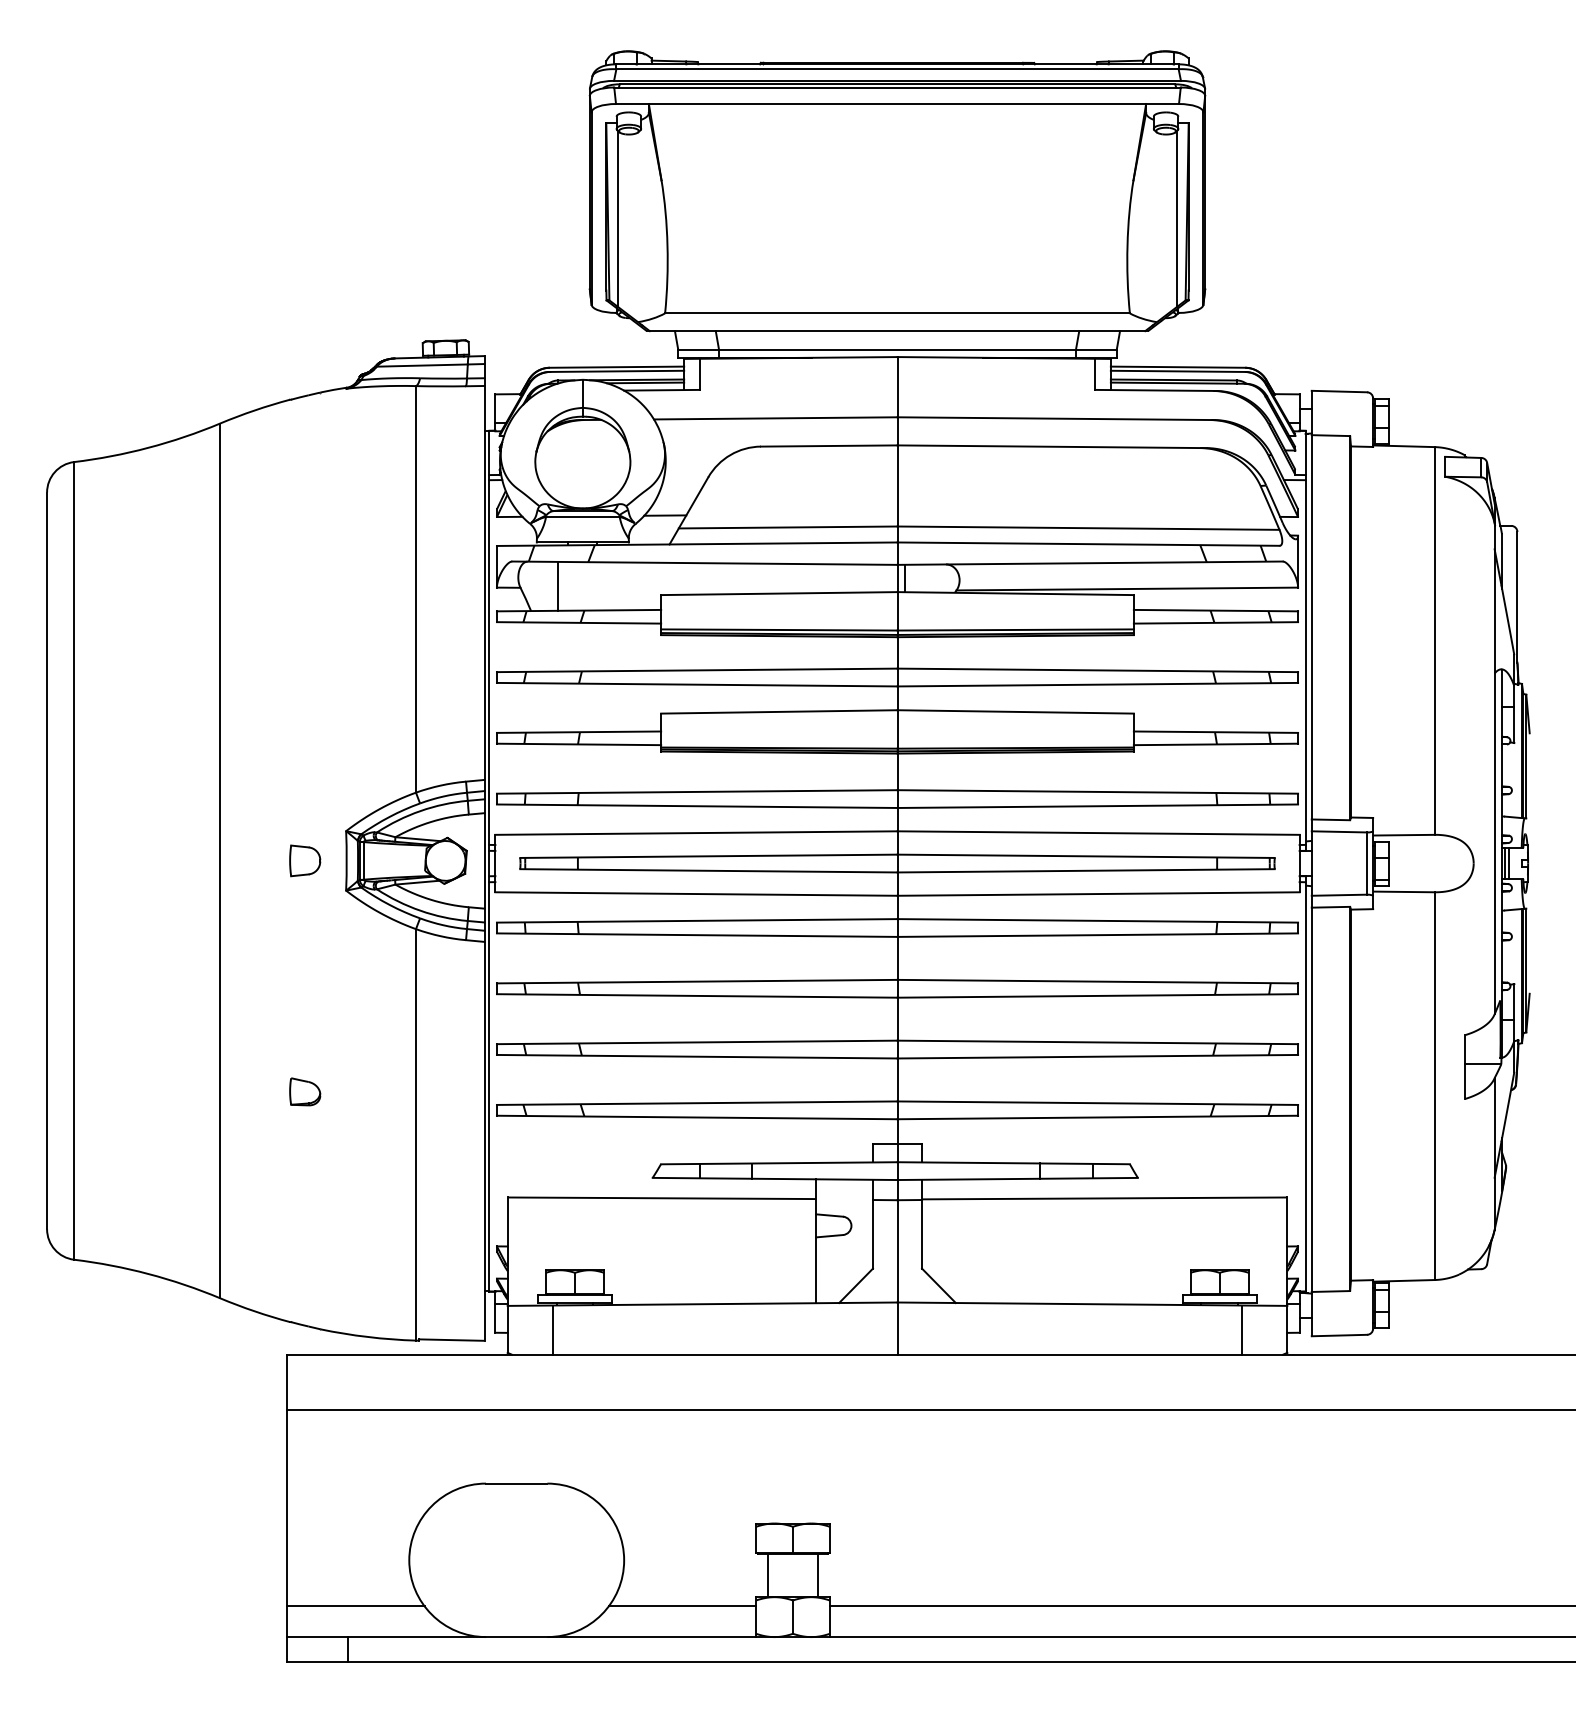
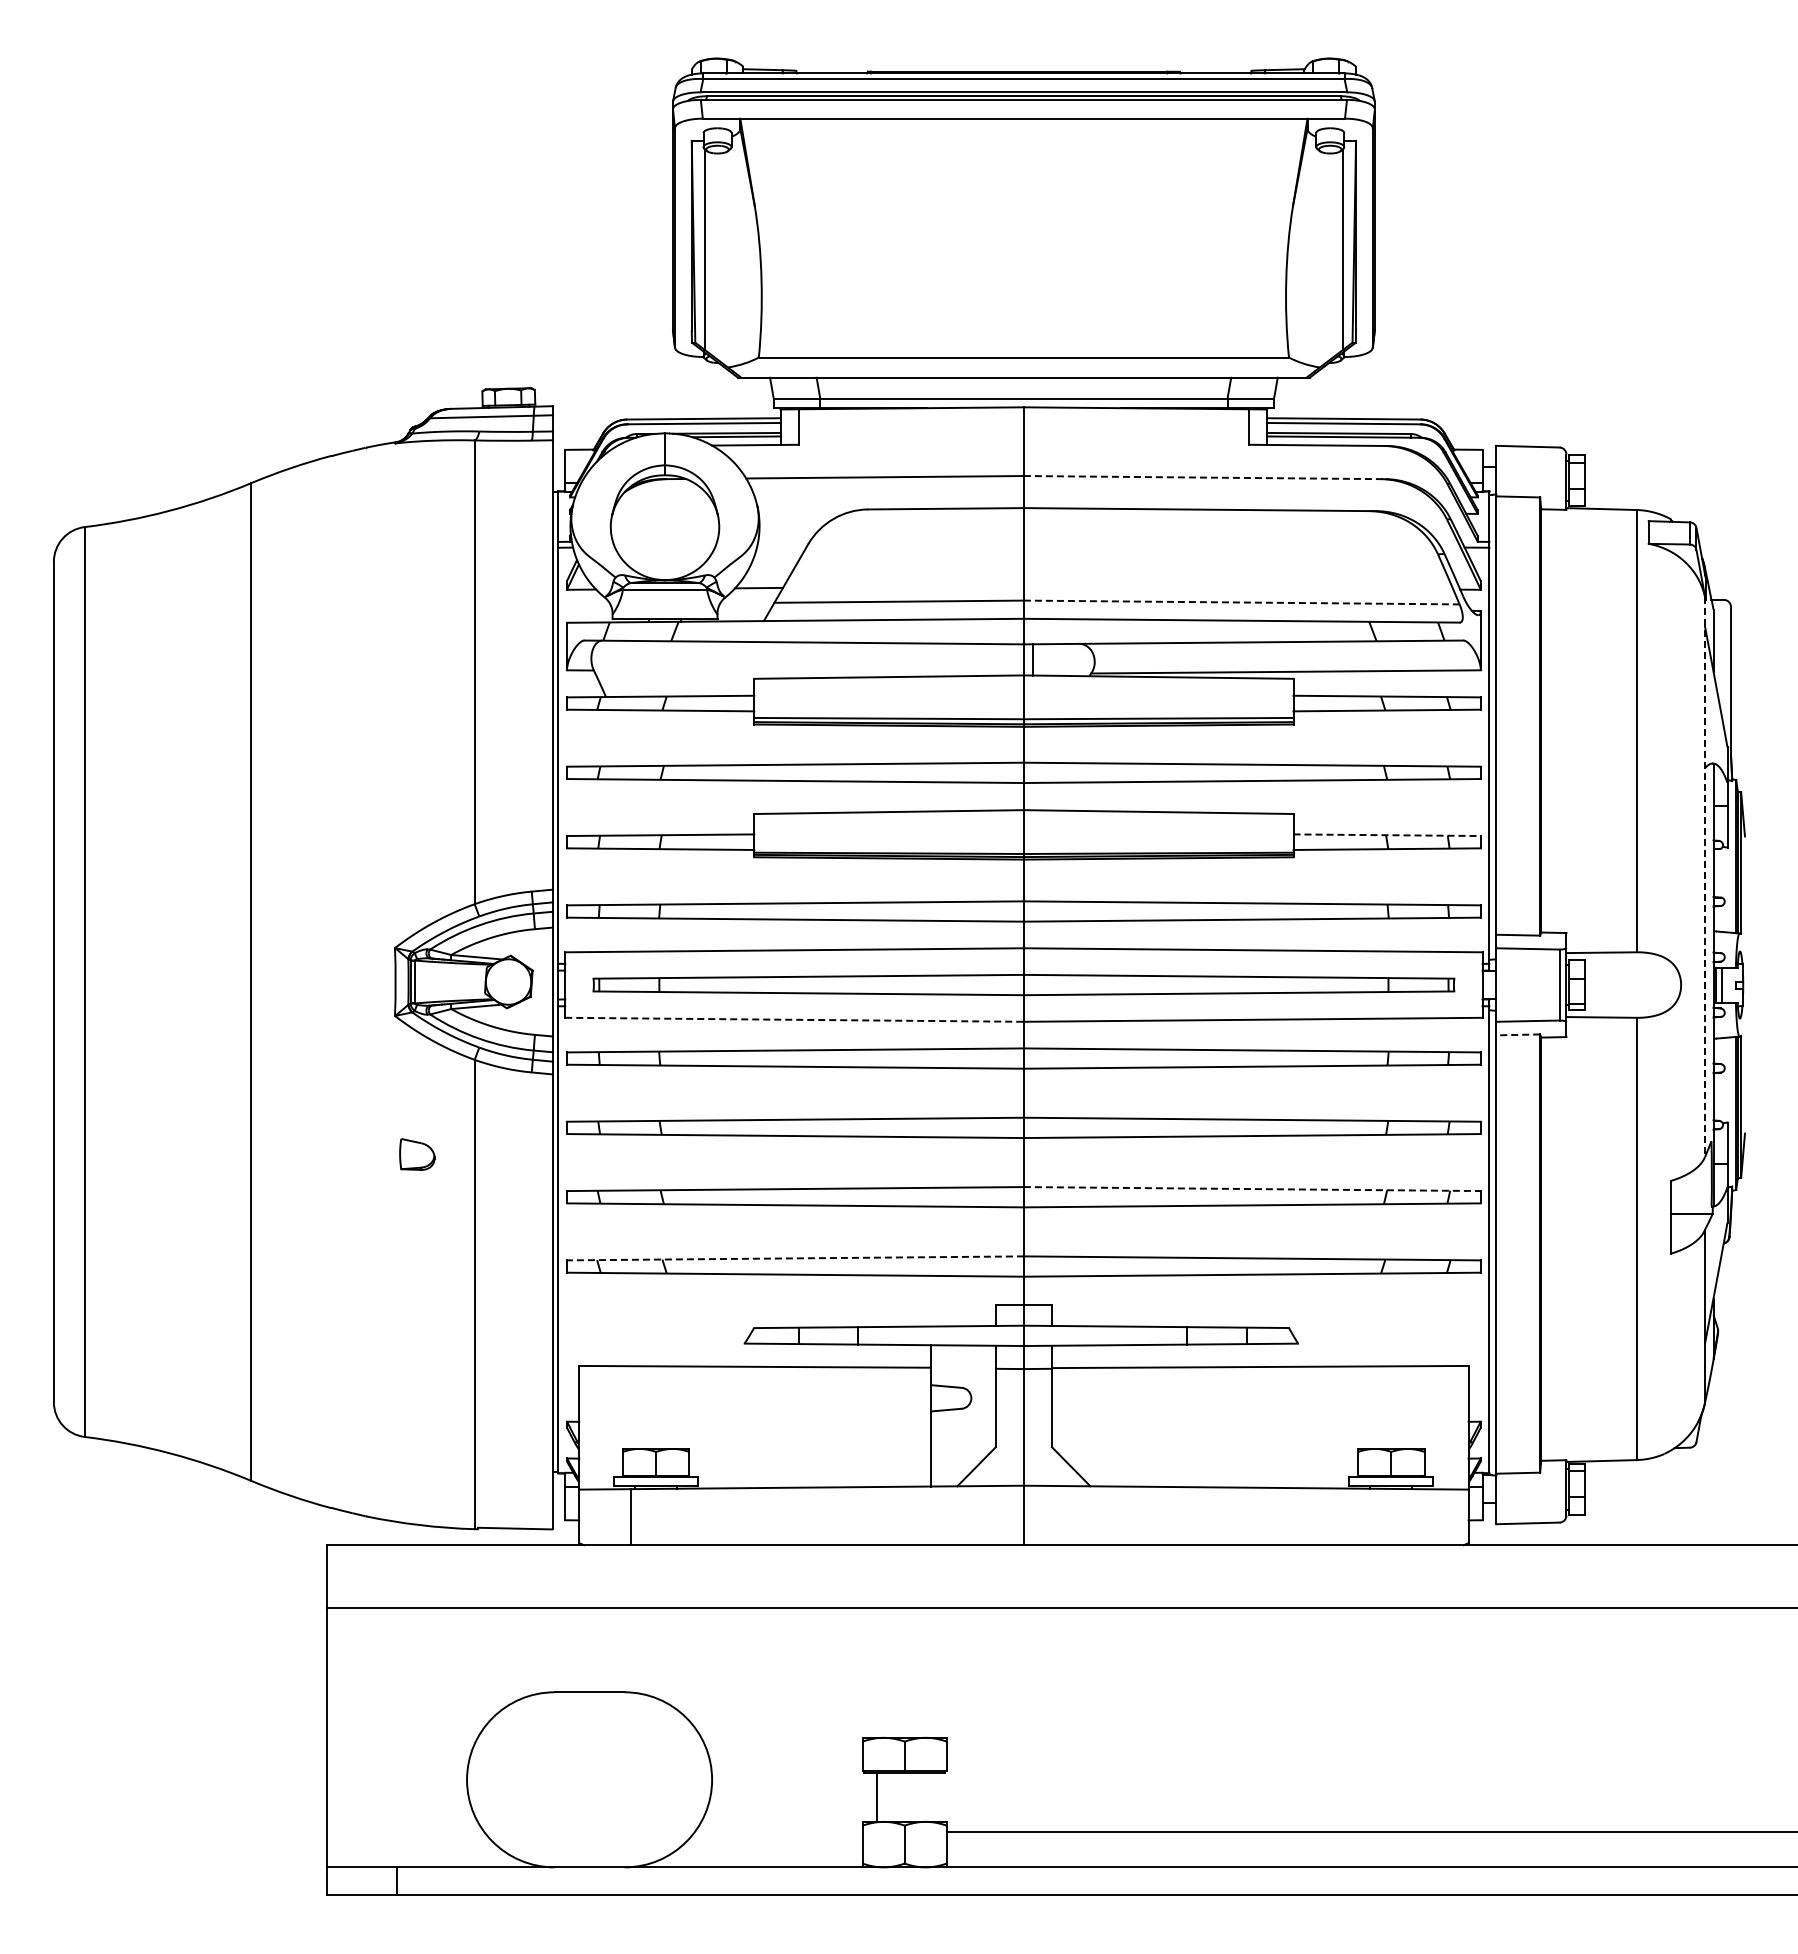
line: (1055, 418) -> (1204, 477), solid -> dashed
line: (1088, 528) -> (1241, 602), solid -> dashed
line: (558, 586) -> (637, 668), removed
line: (1216, 732) -> (1387, 835), solid -> dashed
line: (1495, 769) -> (1705, 877), solid -> dashed
part: (305, 860) -> (348, 981), removed
line: (697, 893) -> (795, 1019), solid -> dashed
line: (1331, 906) -> (1518, 1034), solid -> dashed
line: (1097, 1042) -> (1252, 1189), solid -> dashed
part: (305, 1091) -> (417, 1154), moved
line: (696, 1103) -> (794, 1258), solid -> dashed
line: (1241, 1330) -> (1416, 1517), removed
line: (817, 1574) -> (932, 1796), removed
line: (355, 1606) -> (405, 1832), removed
line: (682, 1606) -> (778, 1832), removed

